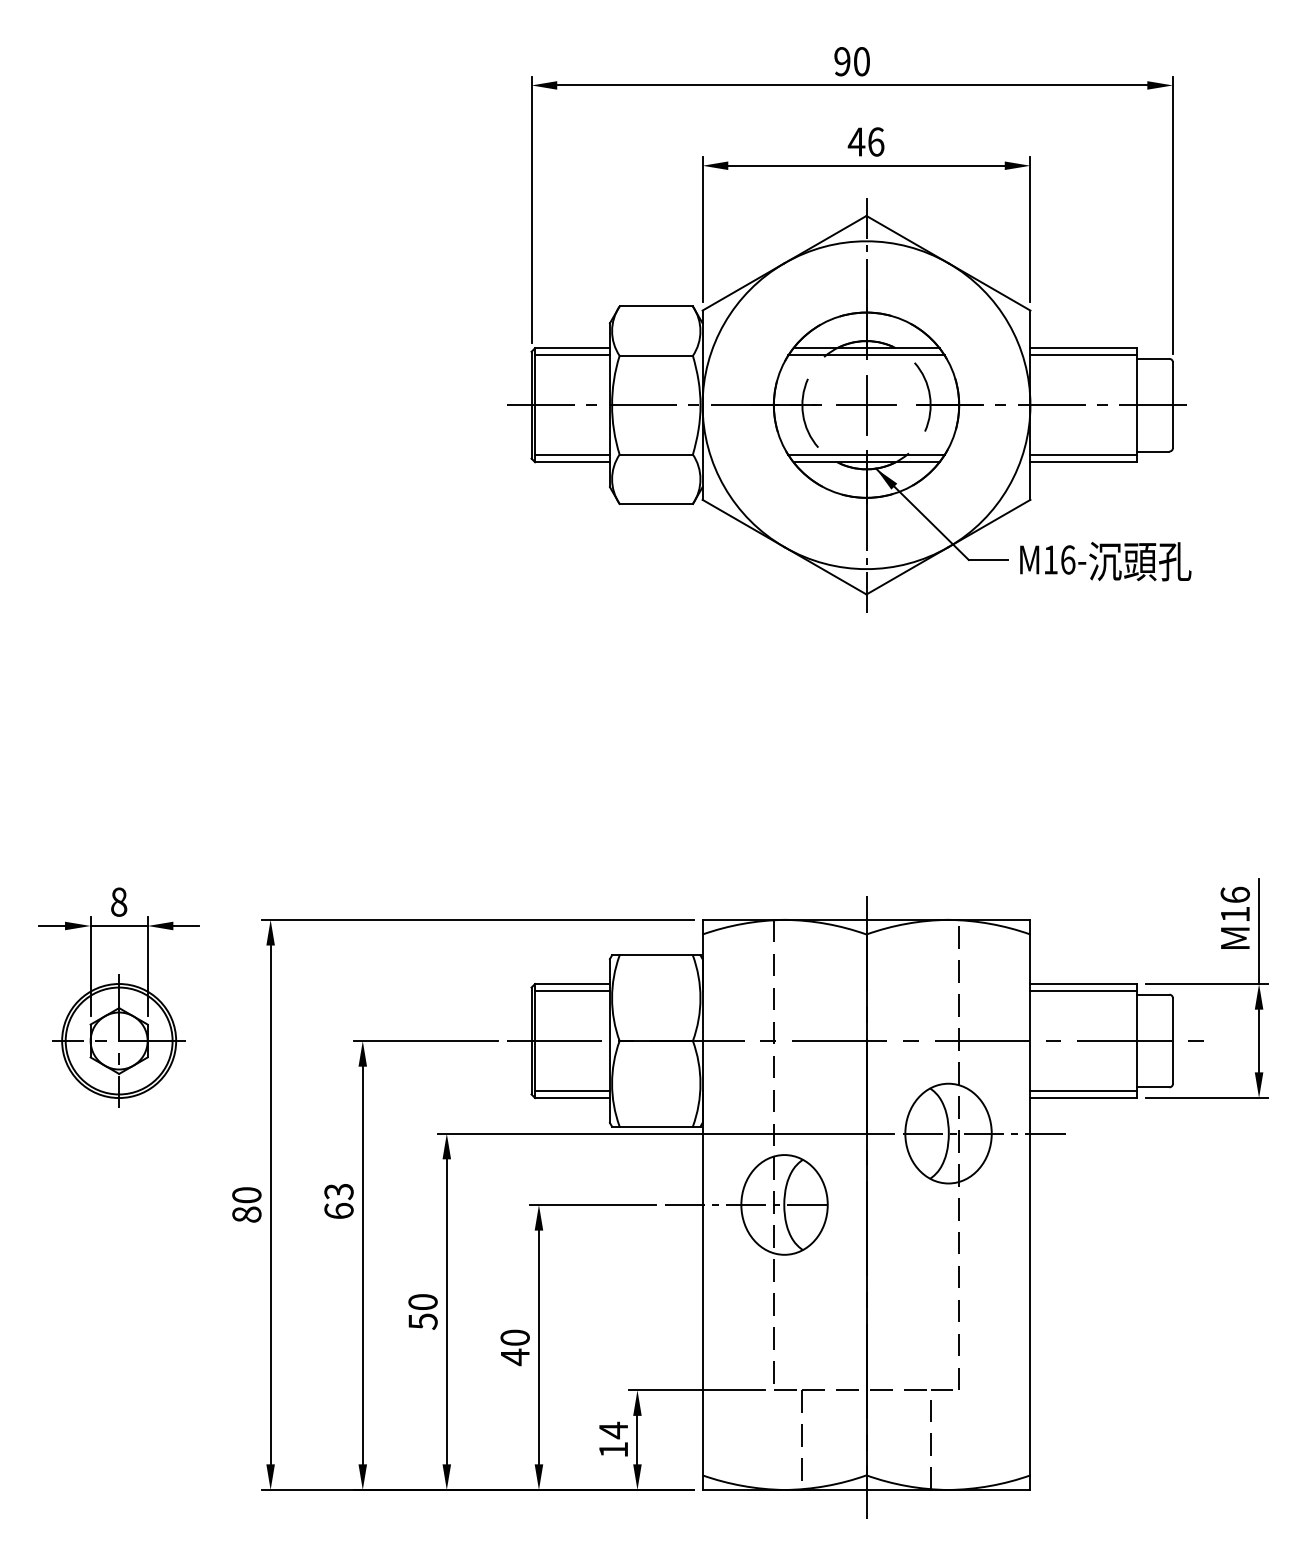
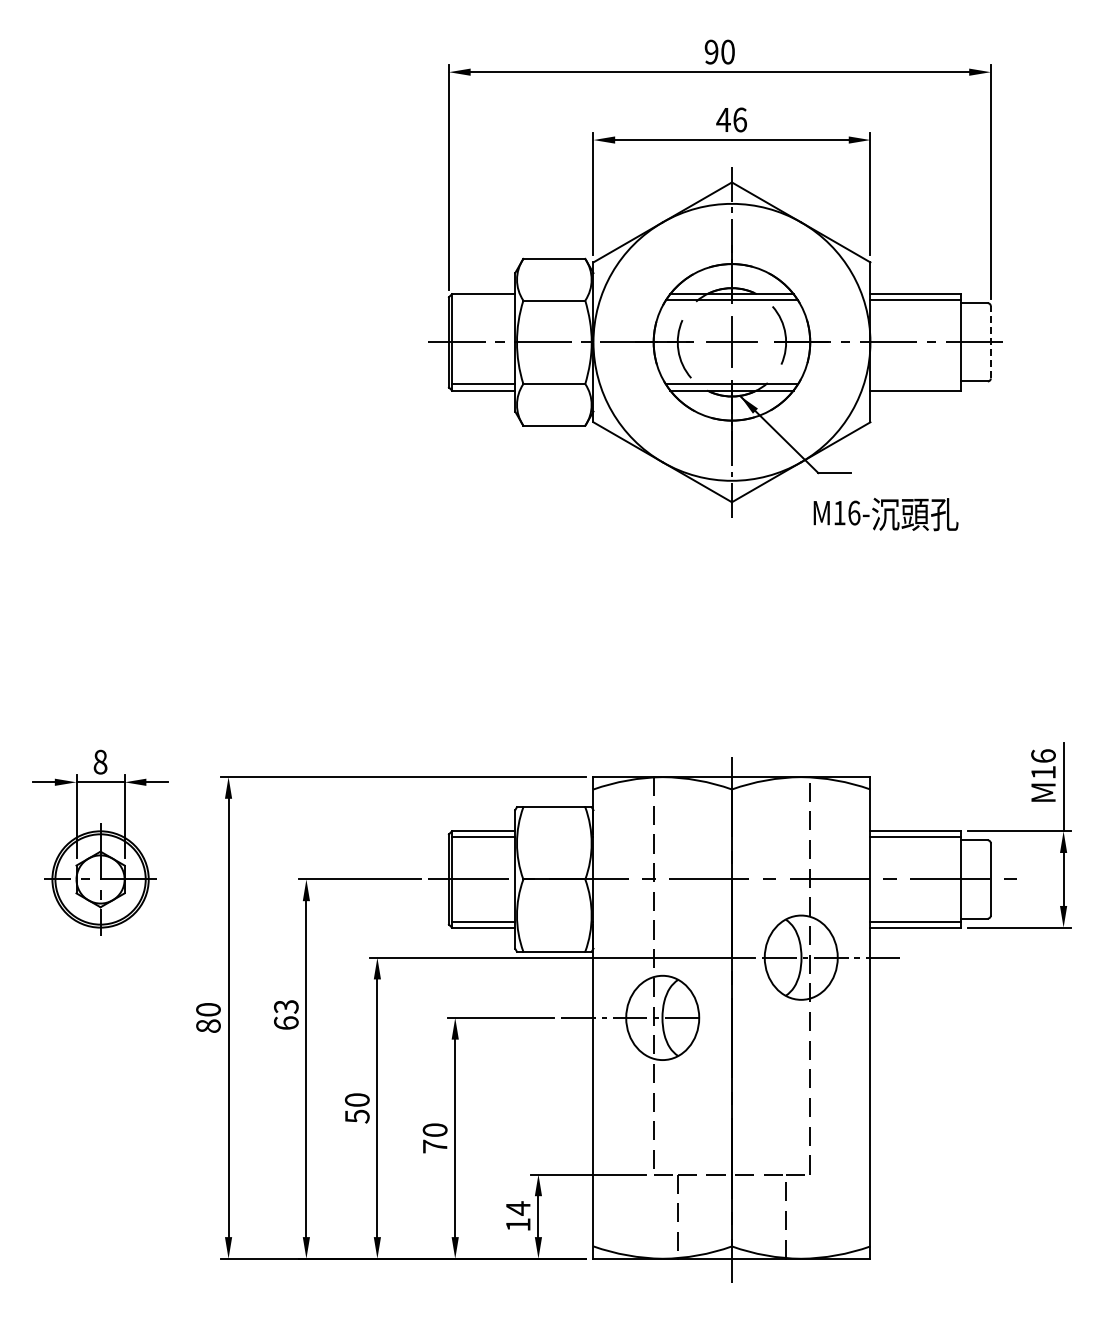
line: (572, 355) -> (483, 300), removed
line: (1172, 404) -> (990, 341), solid -> dashed
line: (1083, 455) -> (915, 384), removed
text: (1105, 561) -> (885, 514), moved
text: (515, 1357) -> (435, 1146), 40 -> 70

